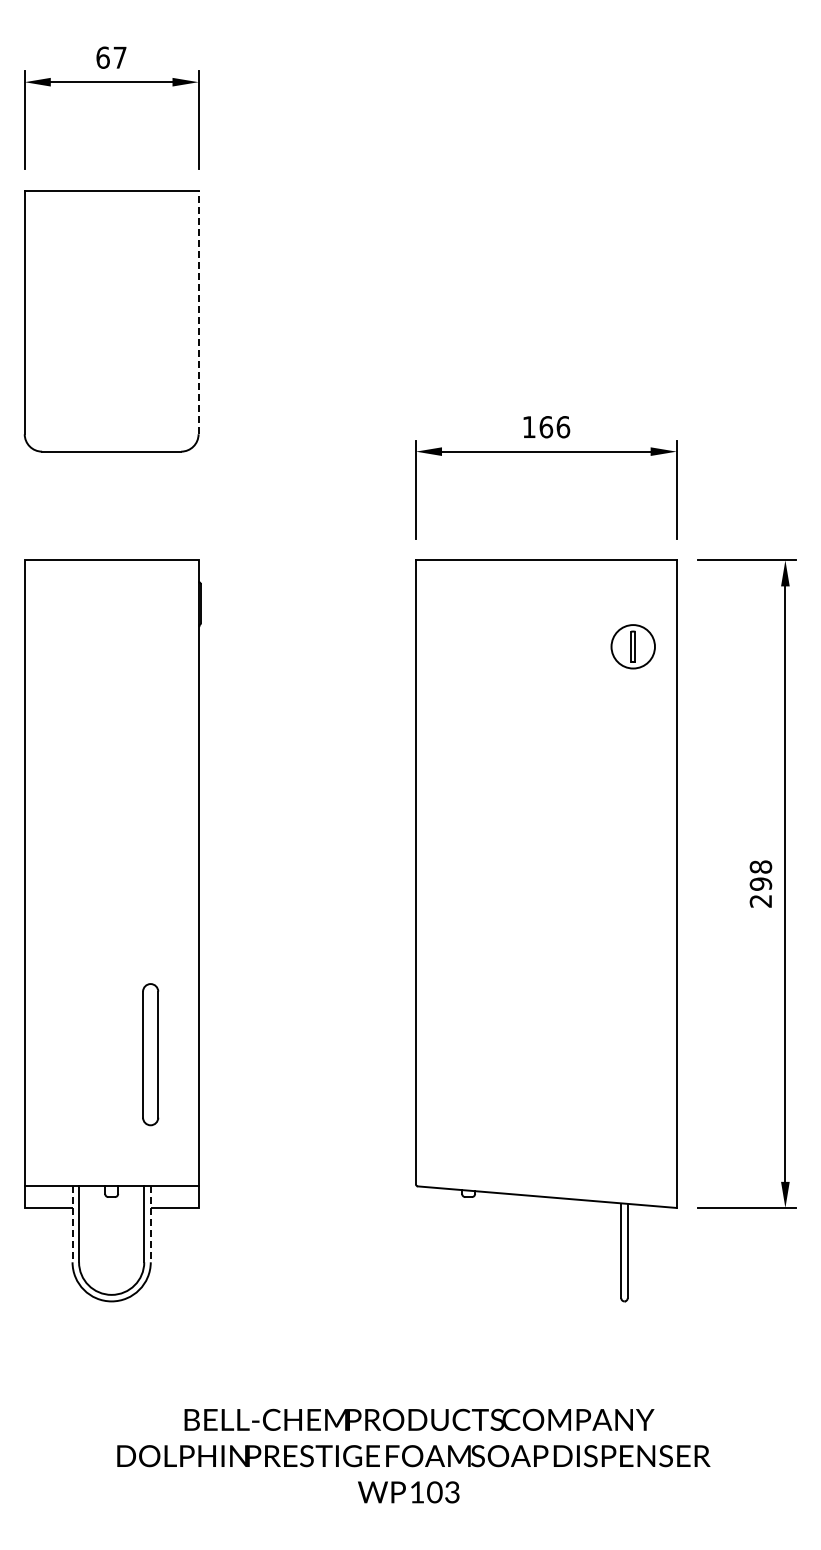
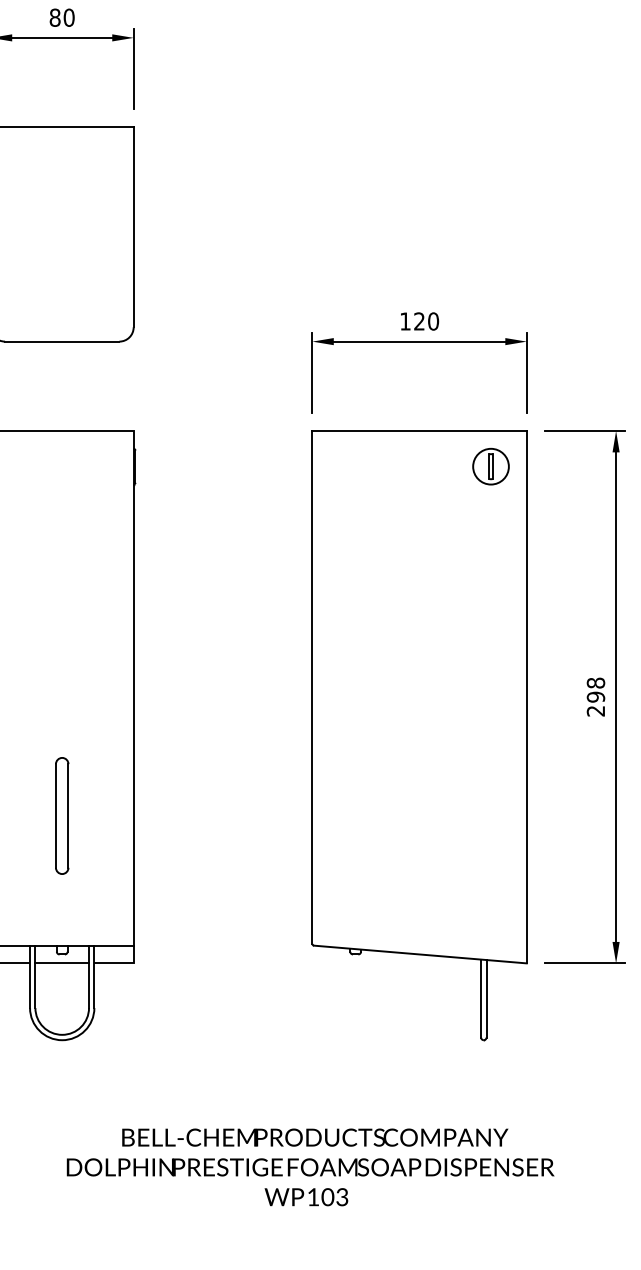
text: (111, 57) -> (62, 17), 67 -> 80
line: (198, 312) -> (133, 227), dashed -> solid
text: (554, 427) -> (426, 321), 166 -> 120
part: (632, 646) -> (490, 466), moved
part: (150, 1054) -> (62, 815), moved
line: (111, 1207) -> (62, 963), added
line: (72, 1224) -> (30, 976), dashed -> solid
line: (150, 1224) -> (94, 976), dashed -> solid

